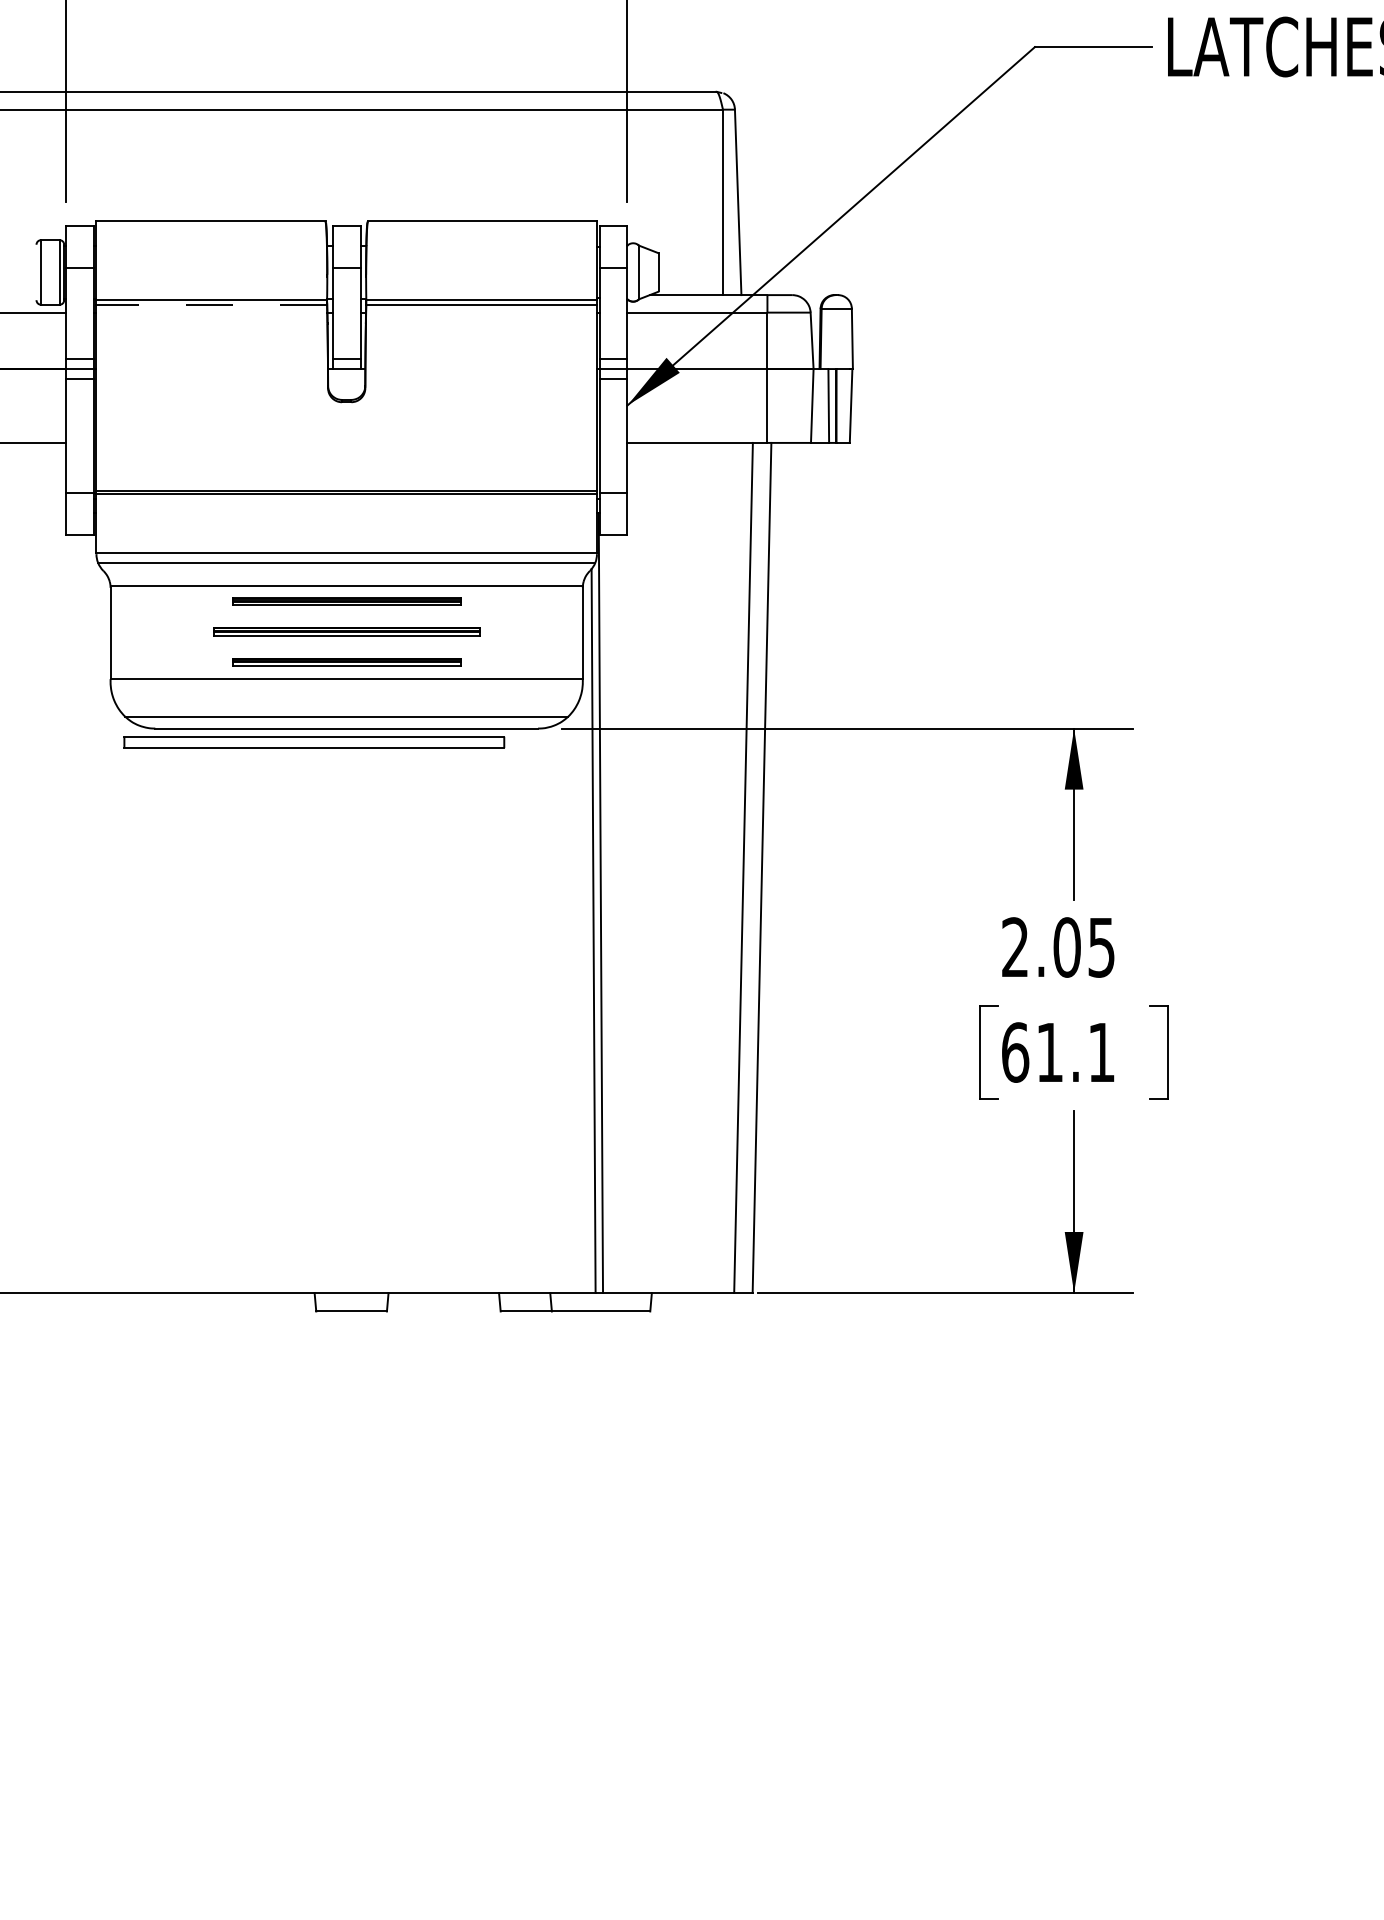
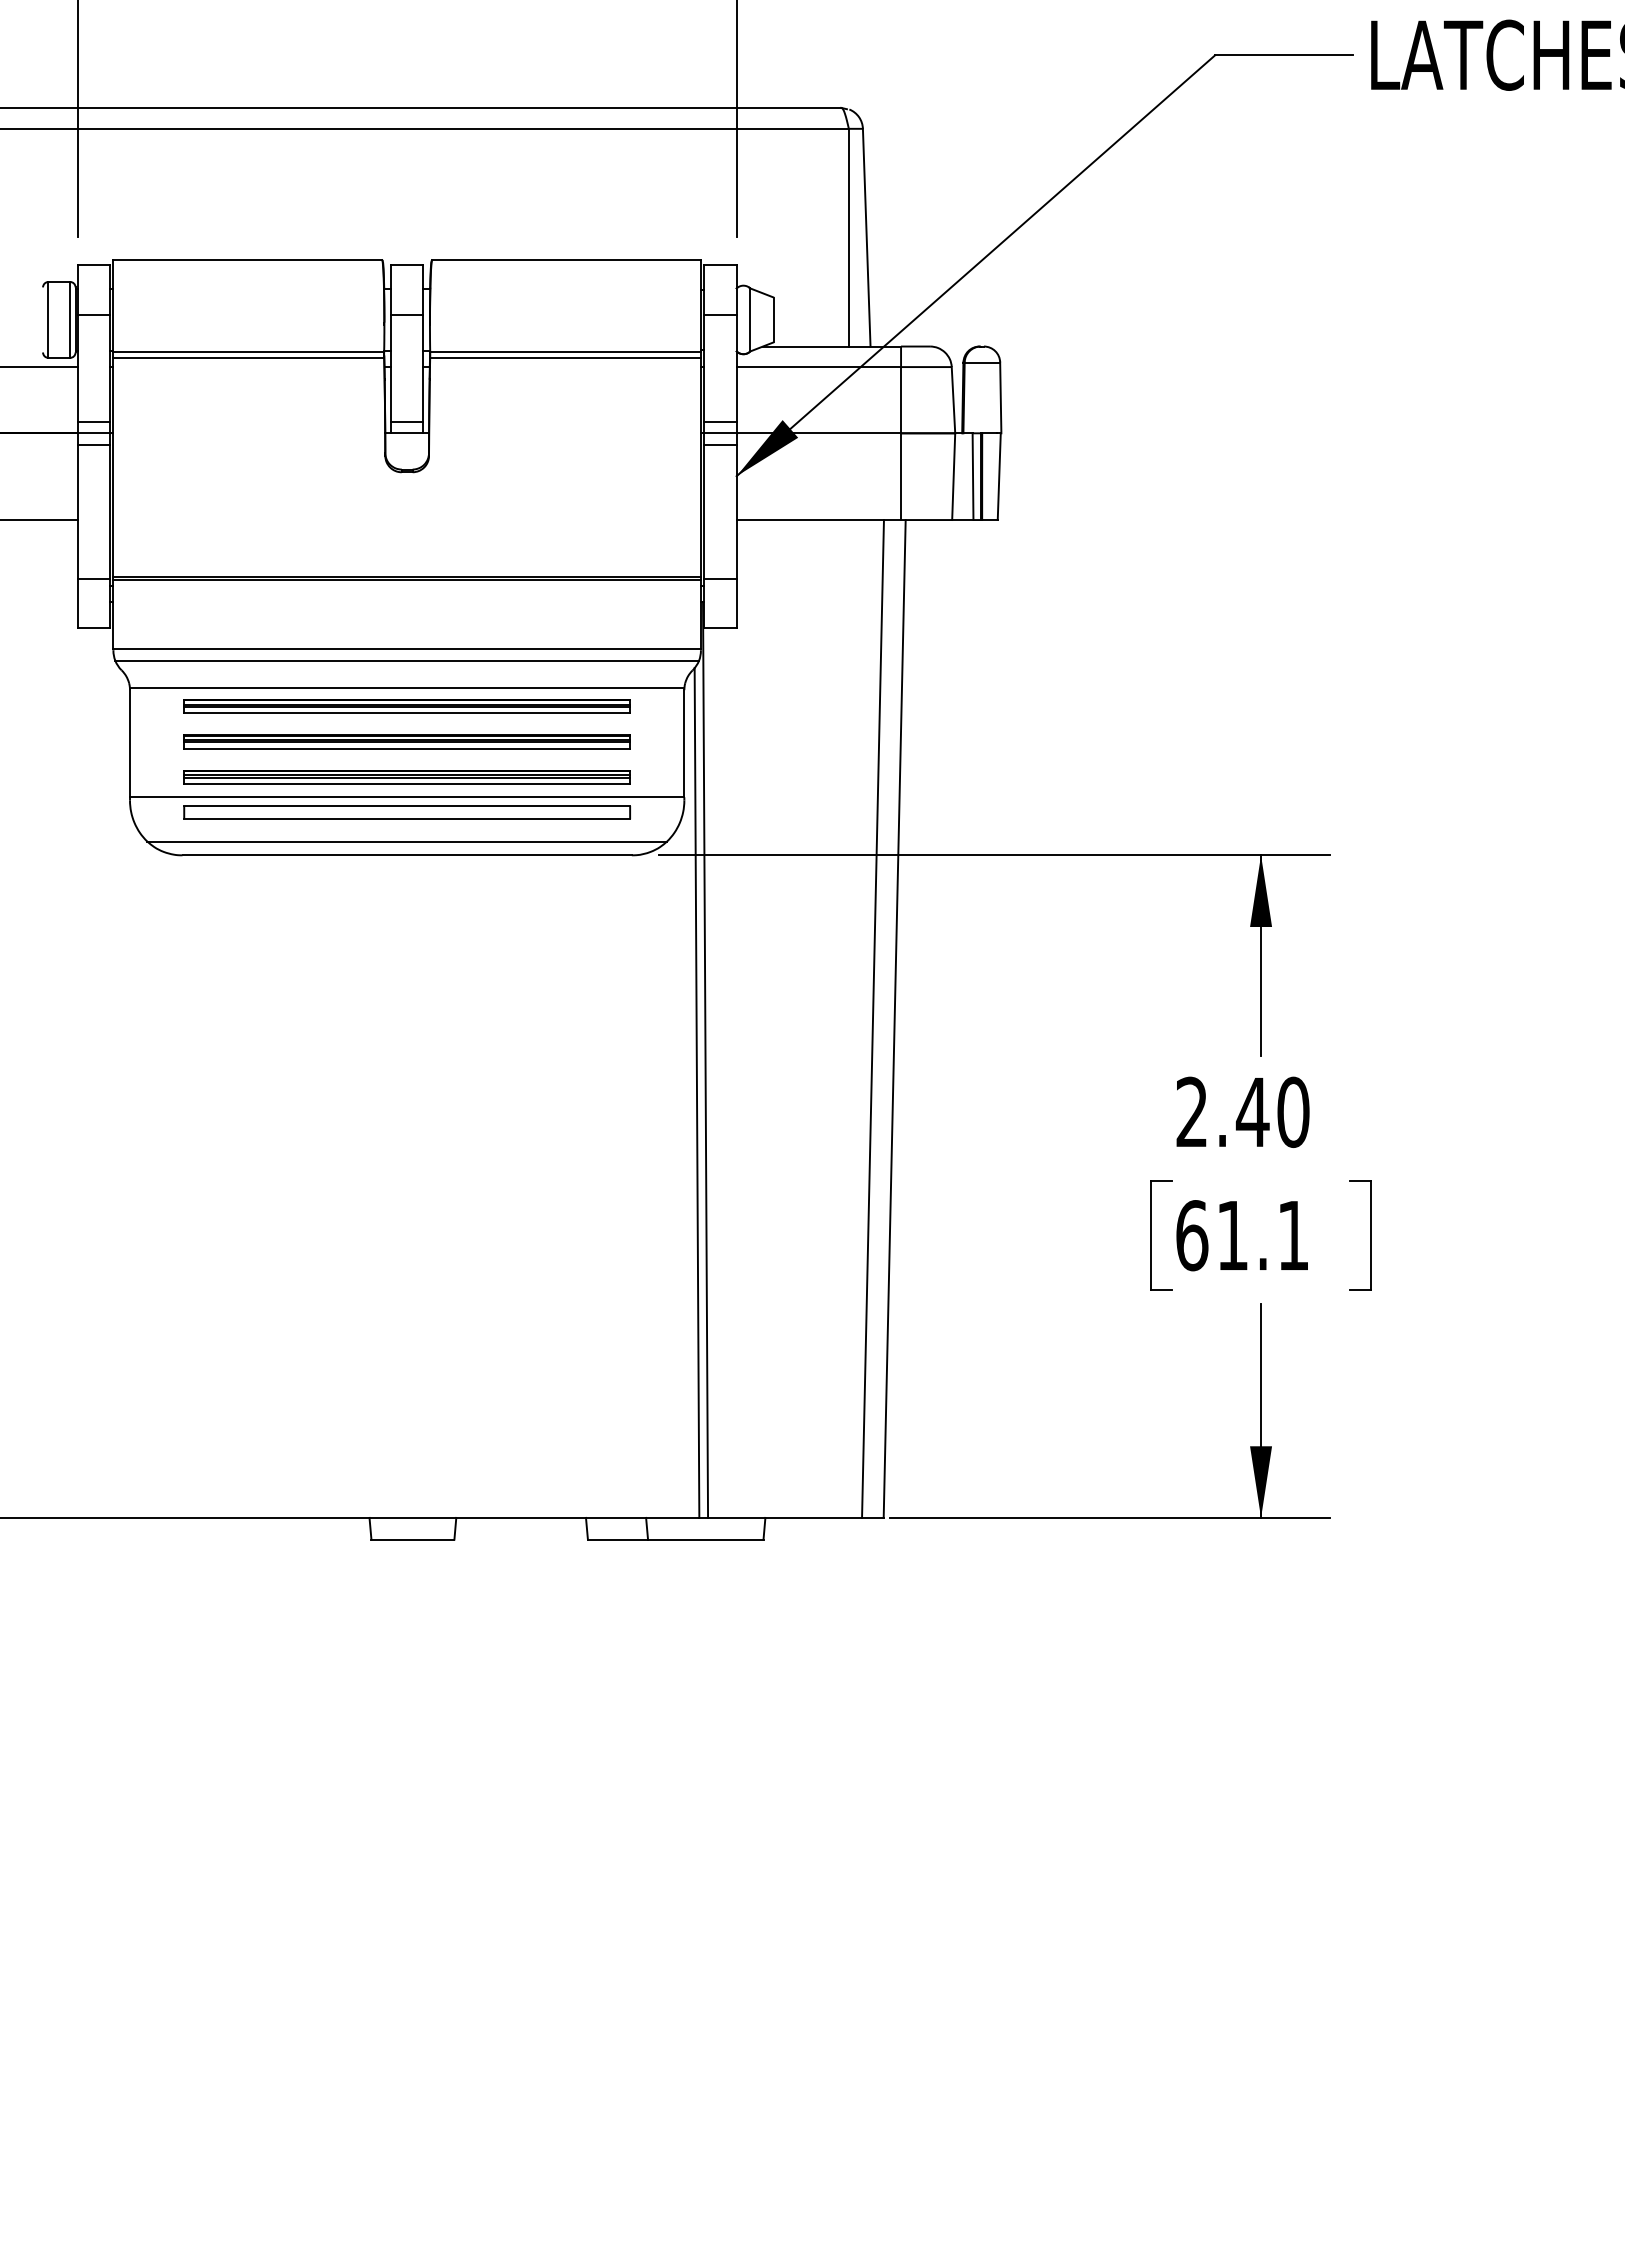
line: (211, 304) -> (248, 357), dashed -> solid
part: (346, 601) -> (406, 706), size x1.67
part: (346, 631) -> (406, 741), size x1.43
part: (346, 662) -> (406, 777), size x1.67
part: (313, 742) -> (406, 812), moved
text: (1083, 947) -> (1272, 1112), 2.05 -> 2.40

